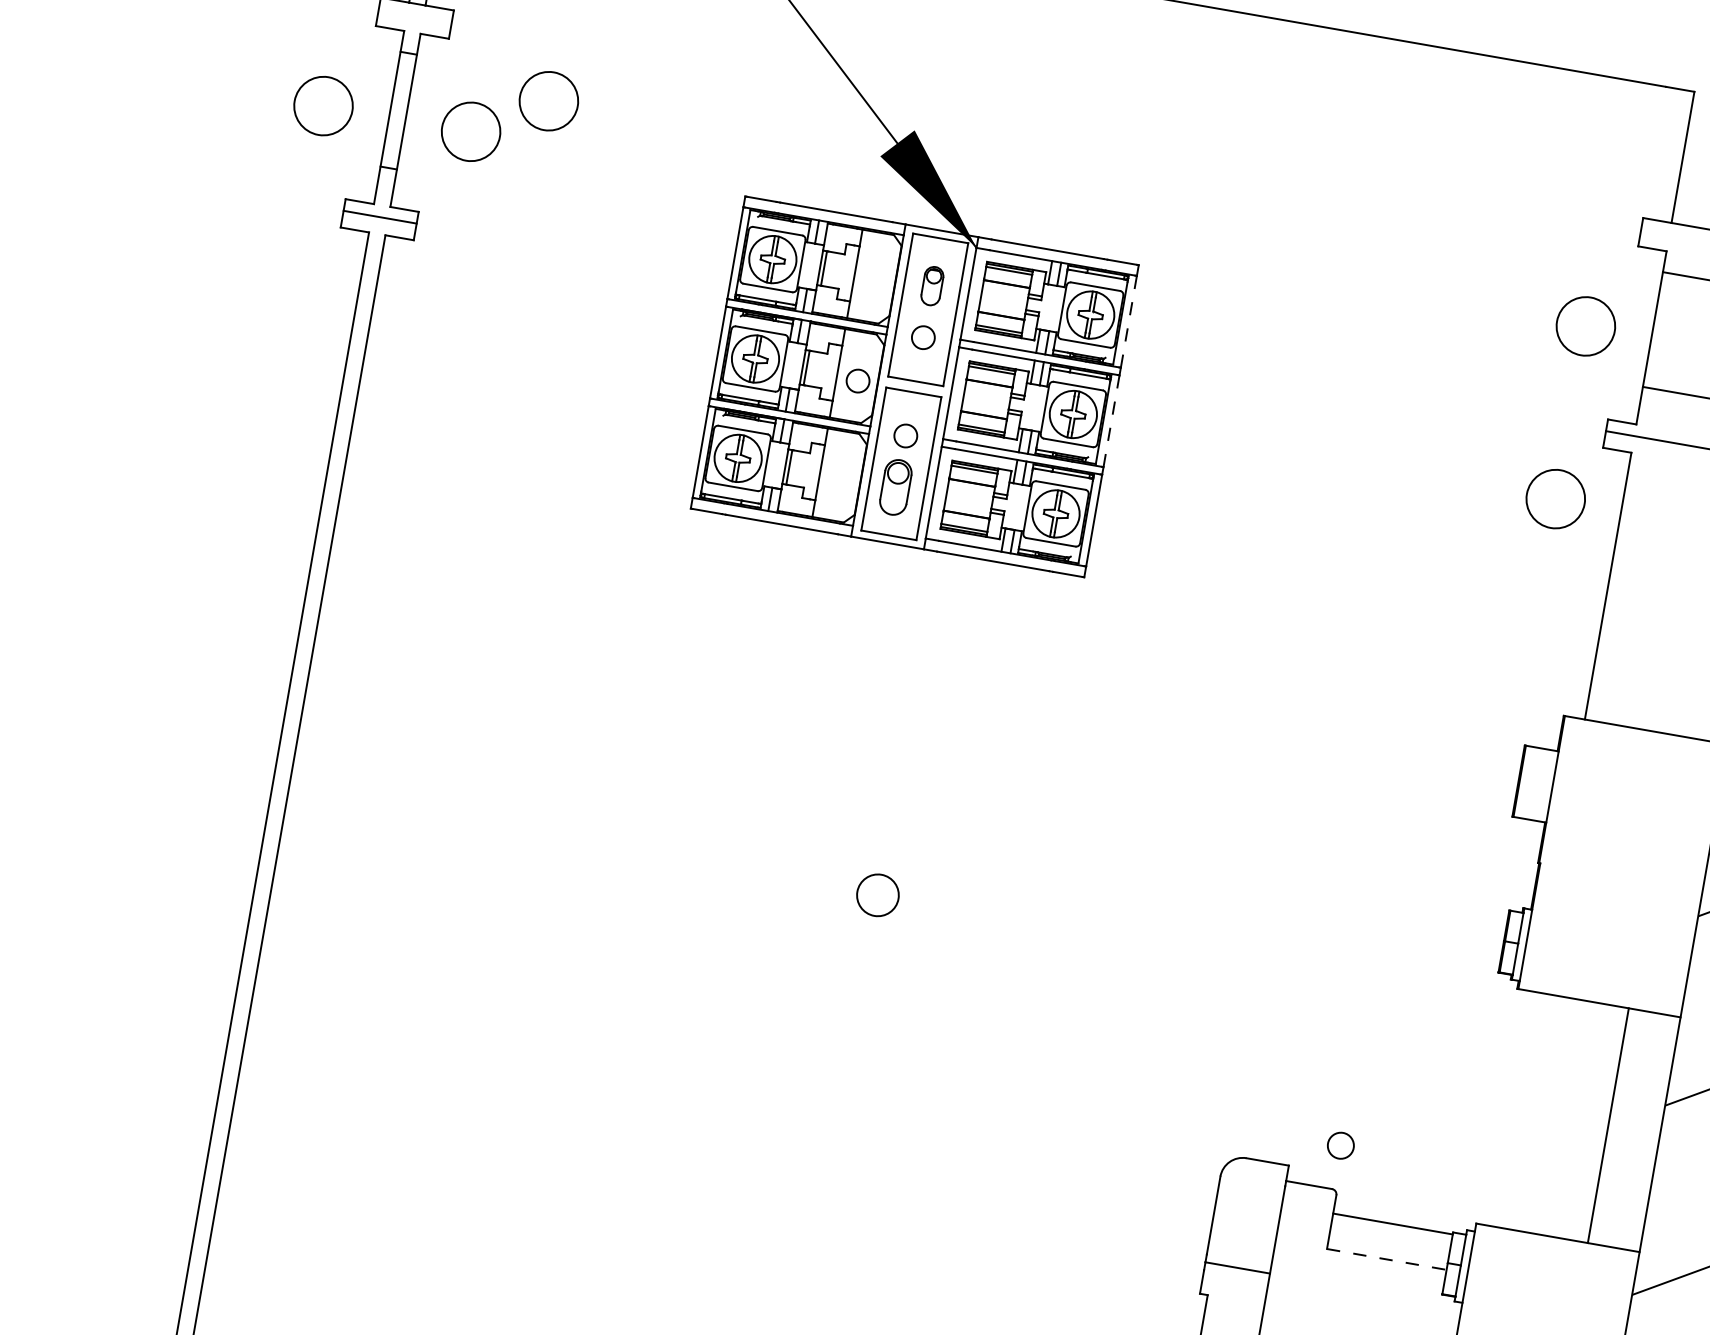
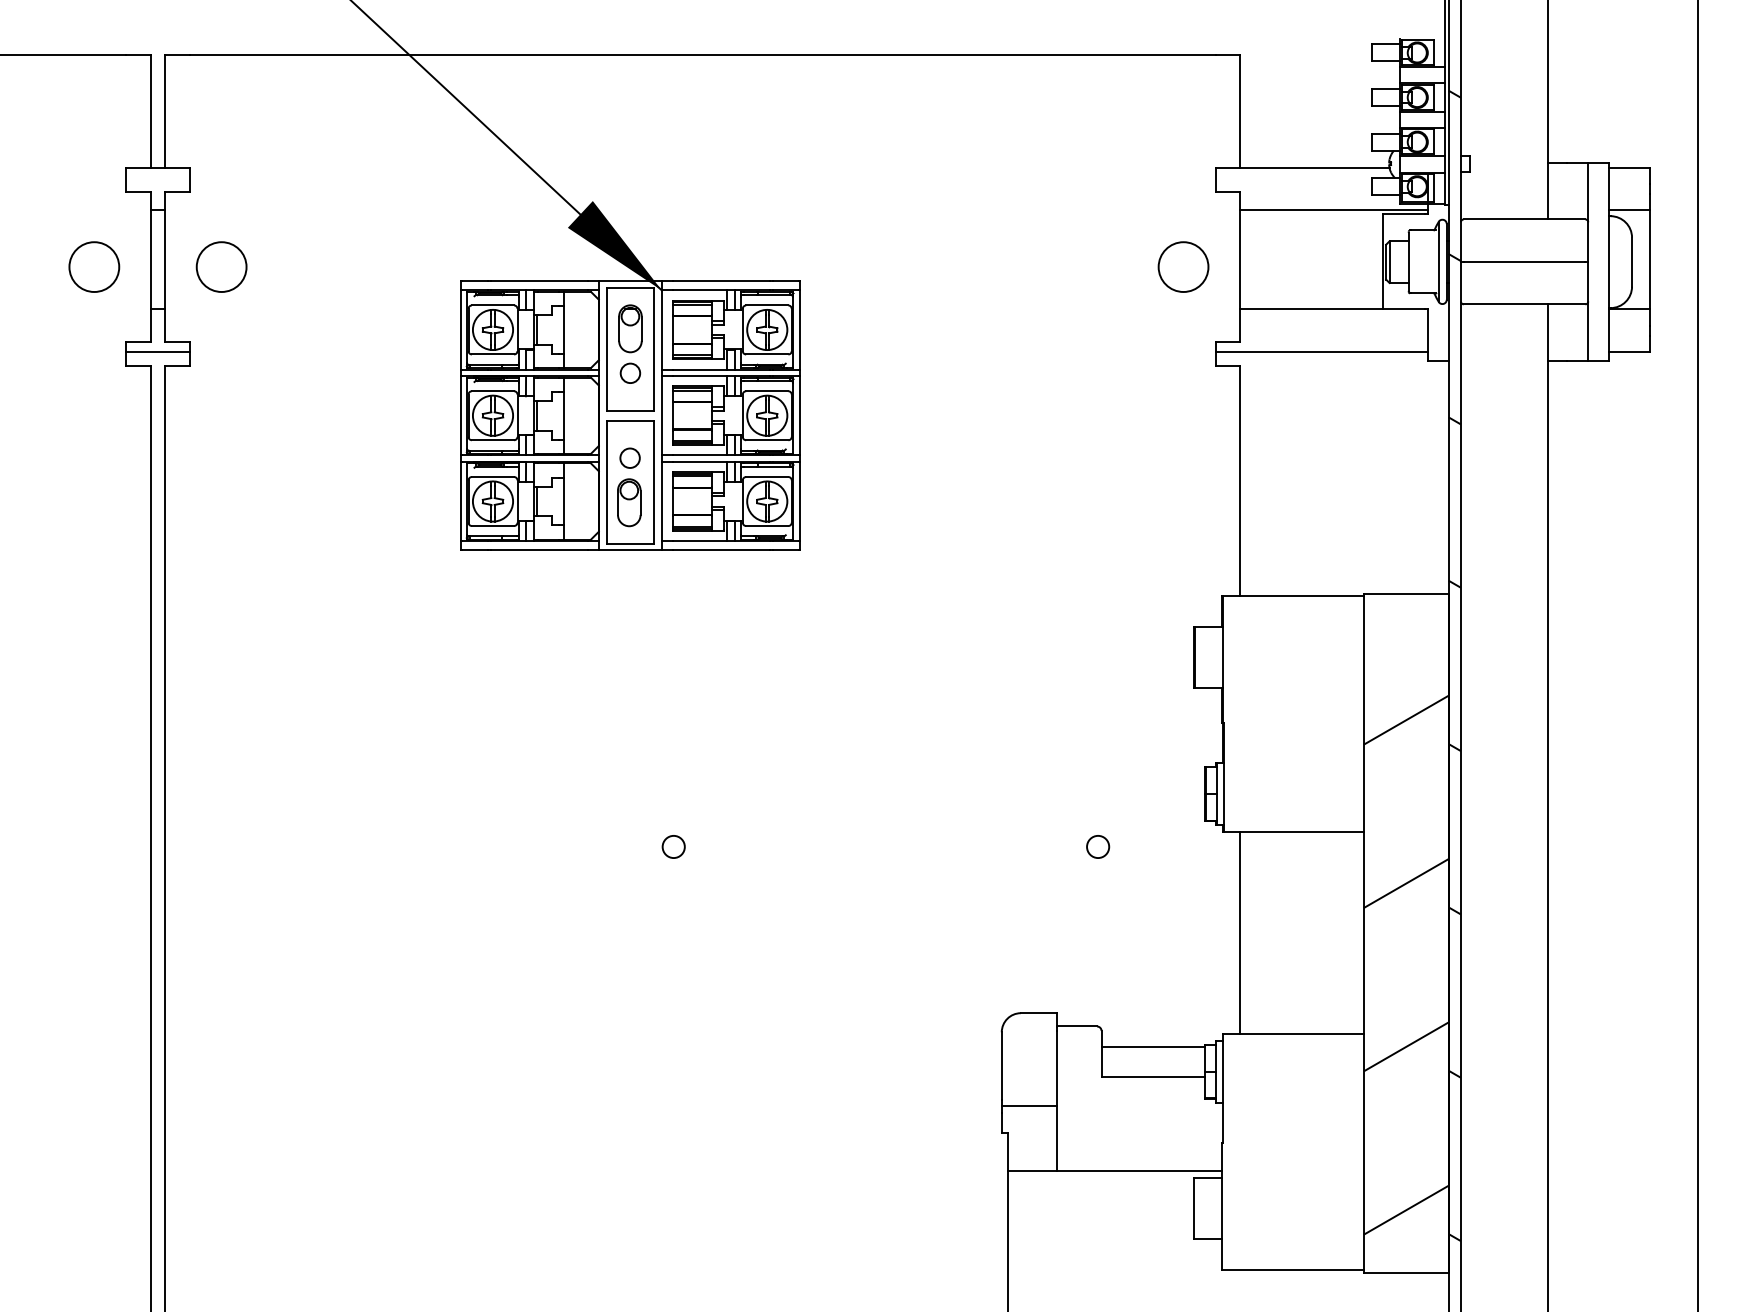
circle: (549, 100) -> (282, 229), removed
part: (932, 285) -> (630, 328), size x1.43
line: (1129, 322) -> (800, 330), dashed -> solid
circle: (857, 380) -> (581, 418), removed
line: (1111, 420) -> (800, 415), dashed -> solid
circle: (1555, 498) -> (1183, 415), removed
circle: (877, 894) -> (673, 846), size x0.62
line: (1608, 1125) -> (1240, 932), moved
circle: (1341, 1145) -> (1098, 846), moved
line: (1387, 1259) -> (1153, 1077), dashed -> solid

